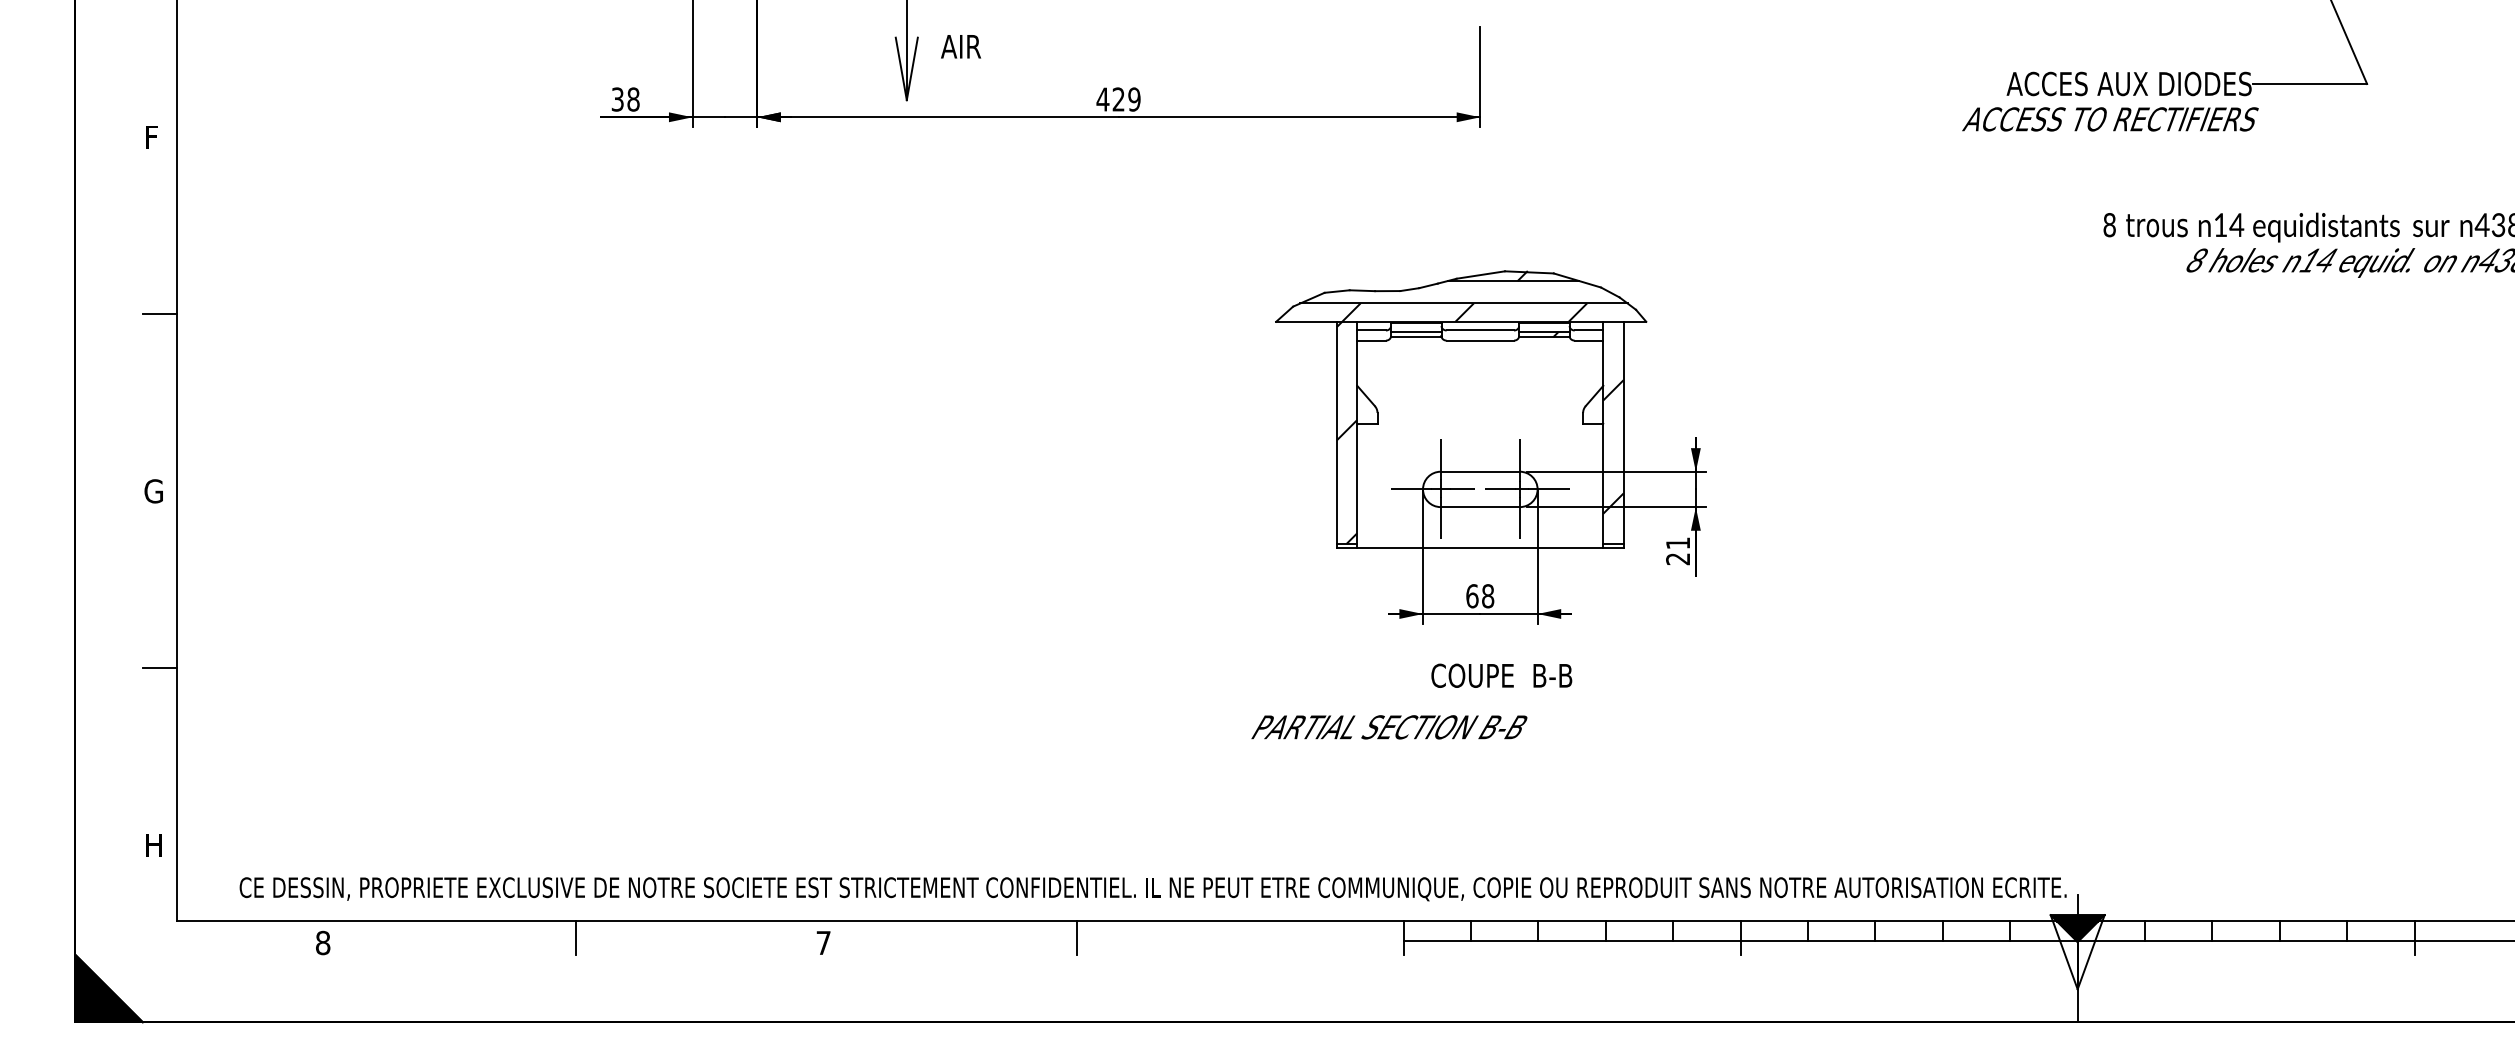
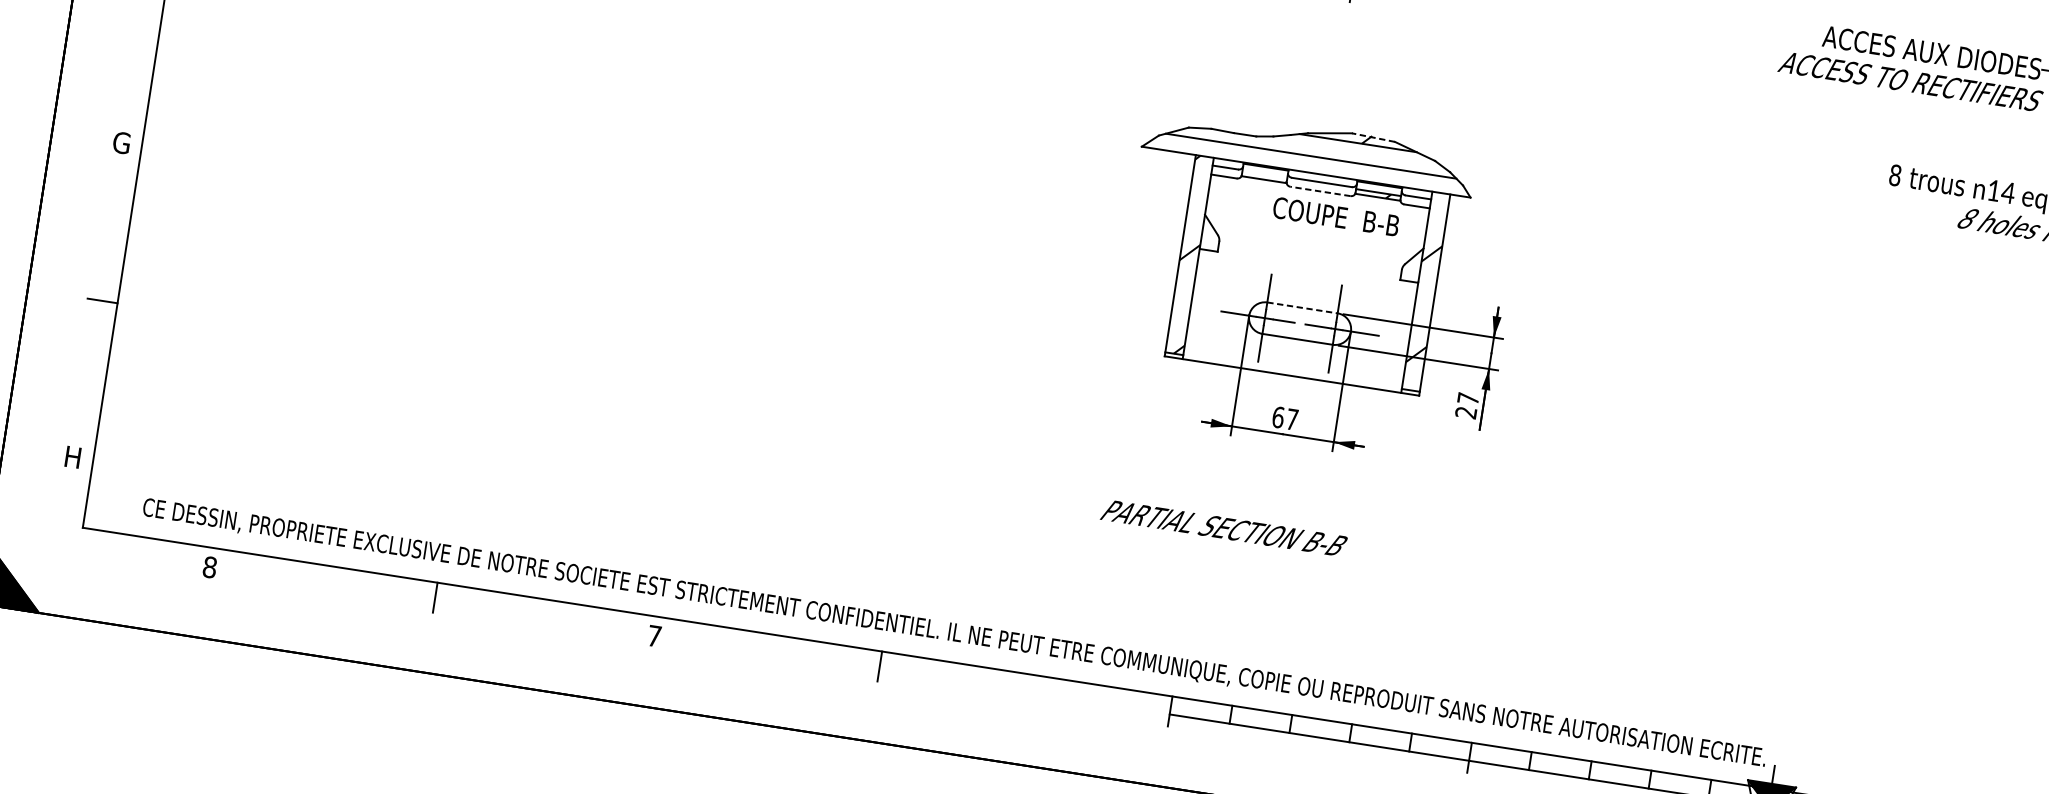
line: (1528, 272) -> (1372, 137), solid -> dashed
hatch: (1464, 312) -> (1310, 164), removed
line: (1415, 332) -> (1264, 175), removed
line: (1480, 340) -> (1320, 191), solid -> dashed
line: (1480, 471) -> (1302, 307), solid -> dashed
text: (1677, 543) -> (1467, 398), 21 -> 27
text: (1488, 596) -> (1292, 419), 68 -> 67
text: (1501, 675) -> (1335, 216), moved
text: (1389, 727) -> (1223, 528), moved

